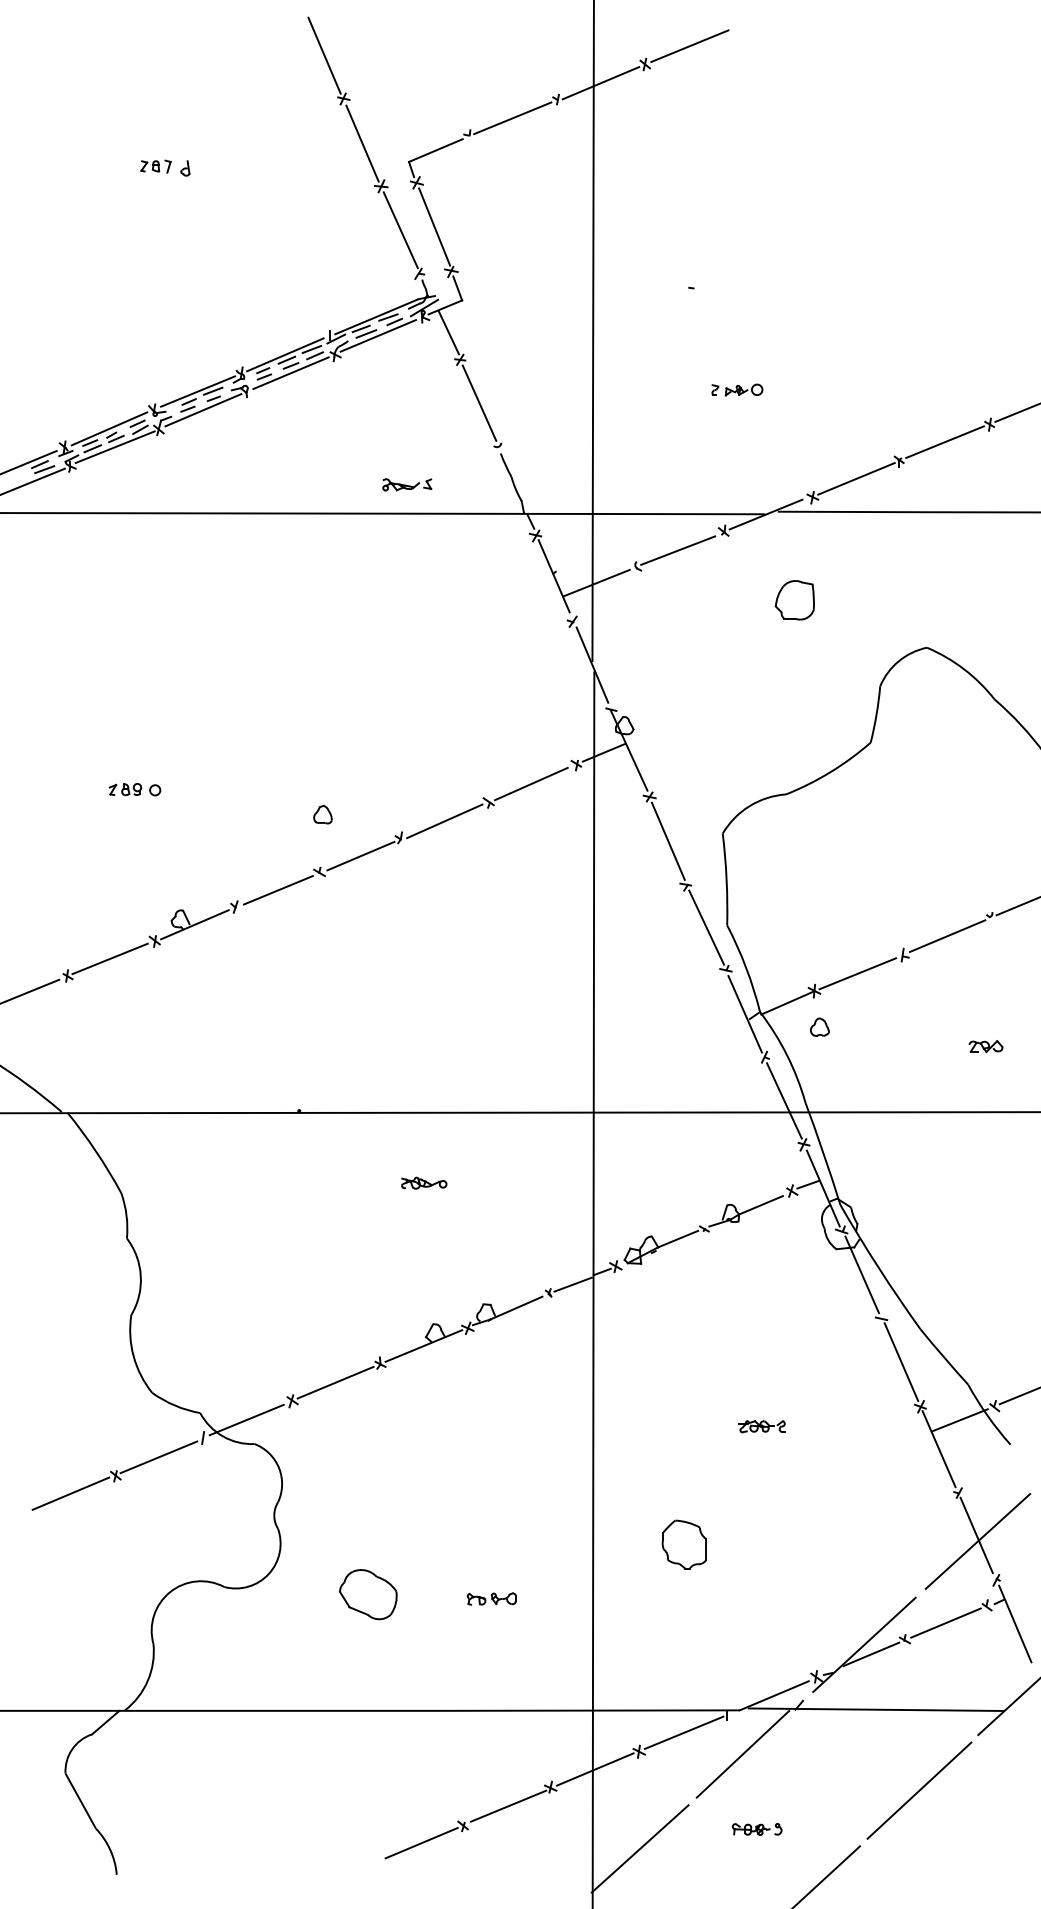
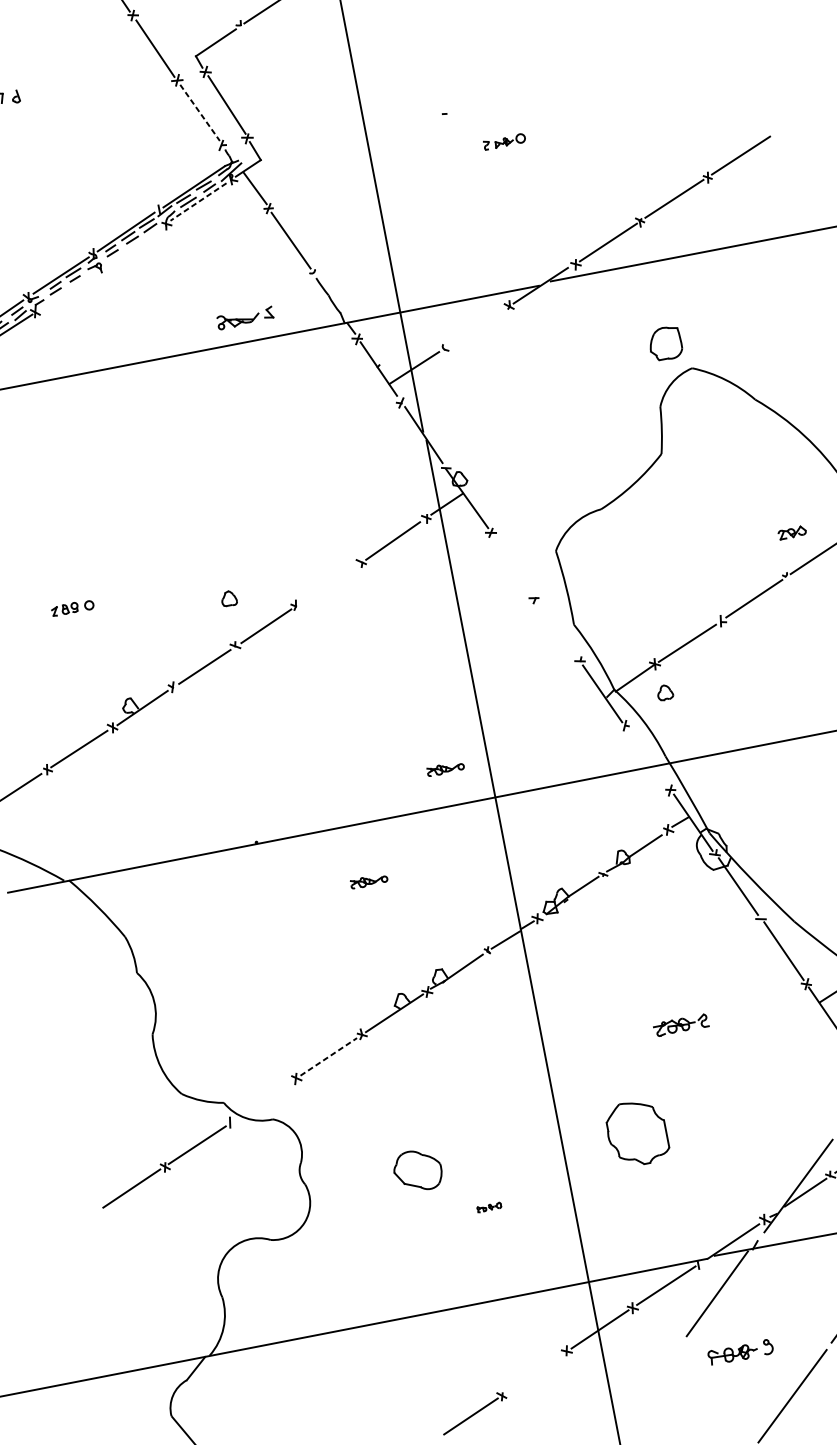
line: (400, 230) -> (199, 113), solid -> dashed
line: (378, 335) -> (198, 201), solid -> dashed
line: (290, 373) -> (133, 246), removed
part: (737, 389) -> (504, 141), moved
line: (203, 410) -> (68, 290), removed
part: (407, 484) -> (245, 317), size x1.4
line: (678, 550) -> (475, 328), removed
part: (794, 600) -> (665, 343), moved
line: (444, 821) -> (328, 585), removed
line: (667, 840) -> (512, 565), removed
line: (706, 927) -> (557, 629), removed
part: (985, 1046) -> (791, 532), moved
part: (541, 1066) -> (445, 768), added
line: (784, 1100) -> (648, 757), removed
line: (336, 1382) -> (329, 1056), solid -> dashed
line: (246, 1419) -> (262, 1100), removed
part: (761, 1426) -> (680, 1025), size x1.4
part: (683, 1544) -> (636, 1133), size x1.6
part: (368, 1594) -> (418, 1170), moved
part: (491, 1598) -> (489, 1207), size x0.6
line: (508, 1805) -> (535, 1372), removed
part: (756, 1829) -> (740, 1352), size x1.6
line: (639, 1848) -> (648, 1386), removed

